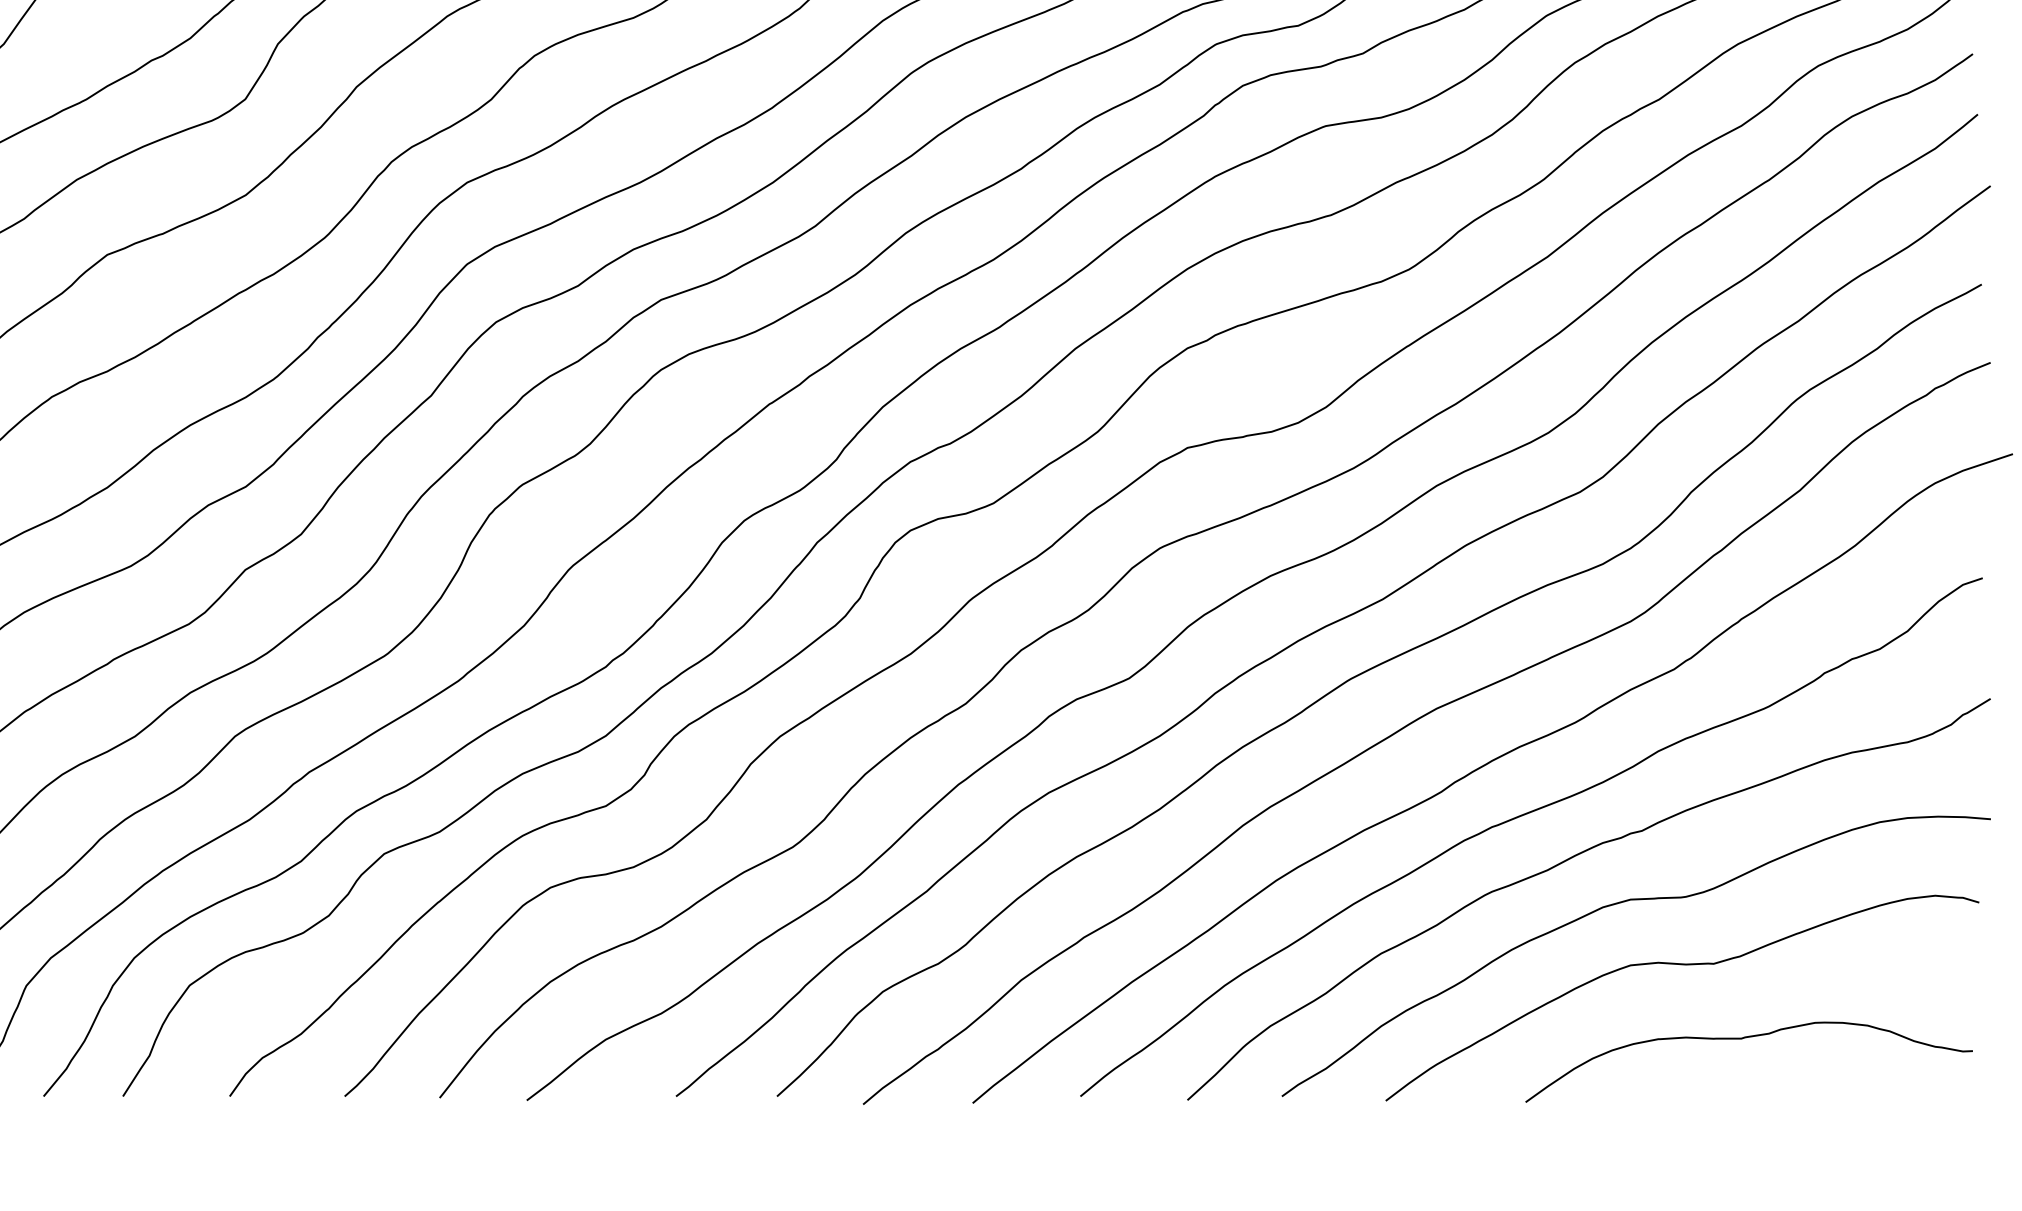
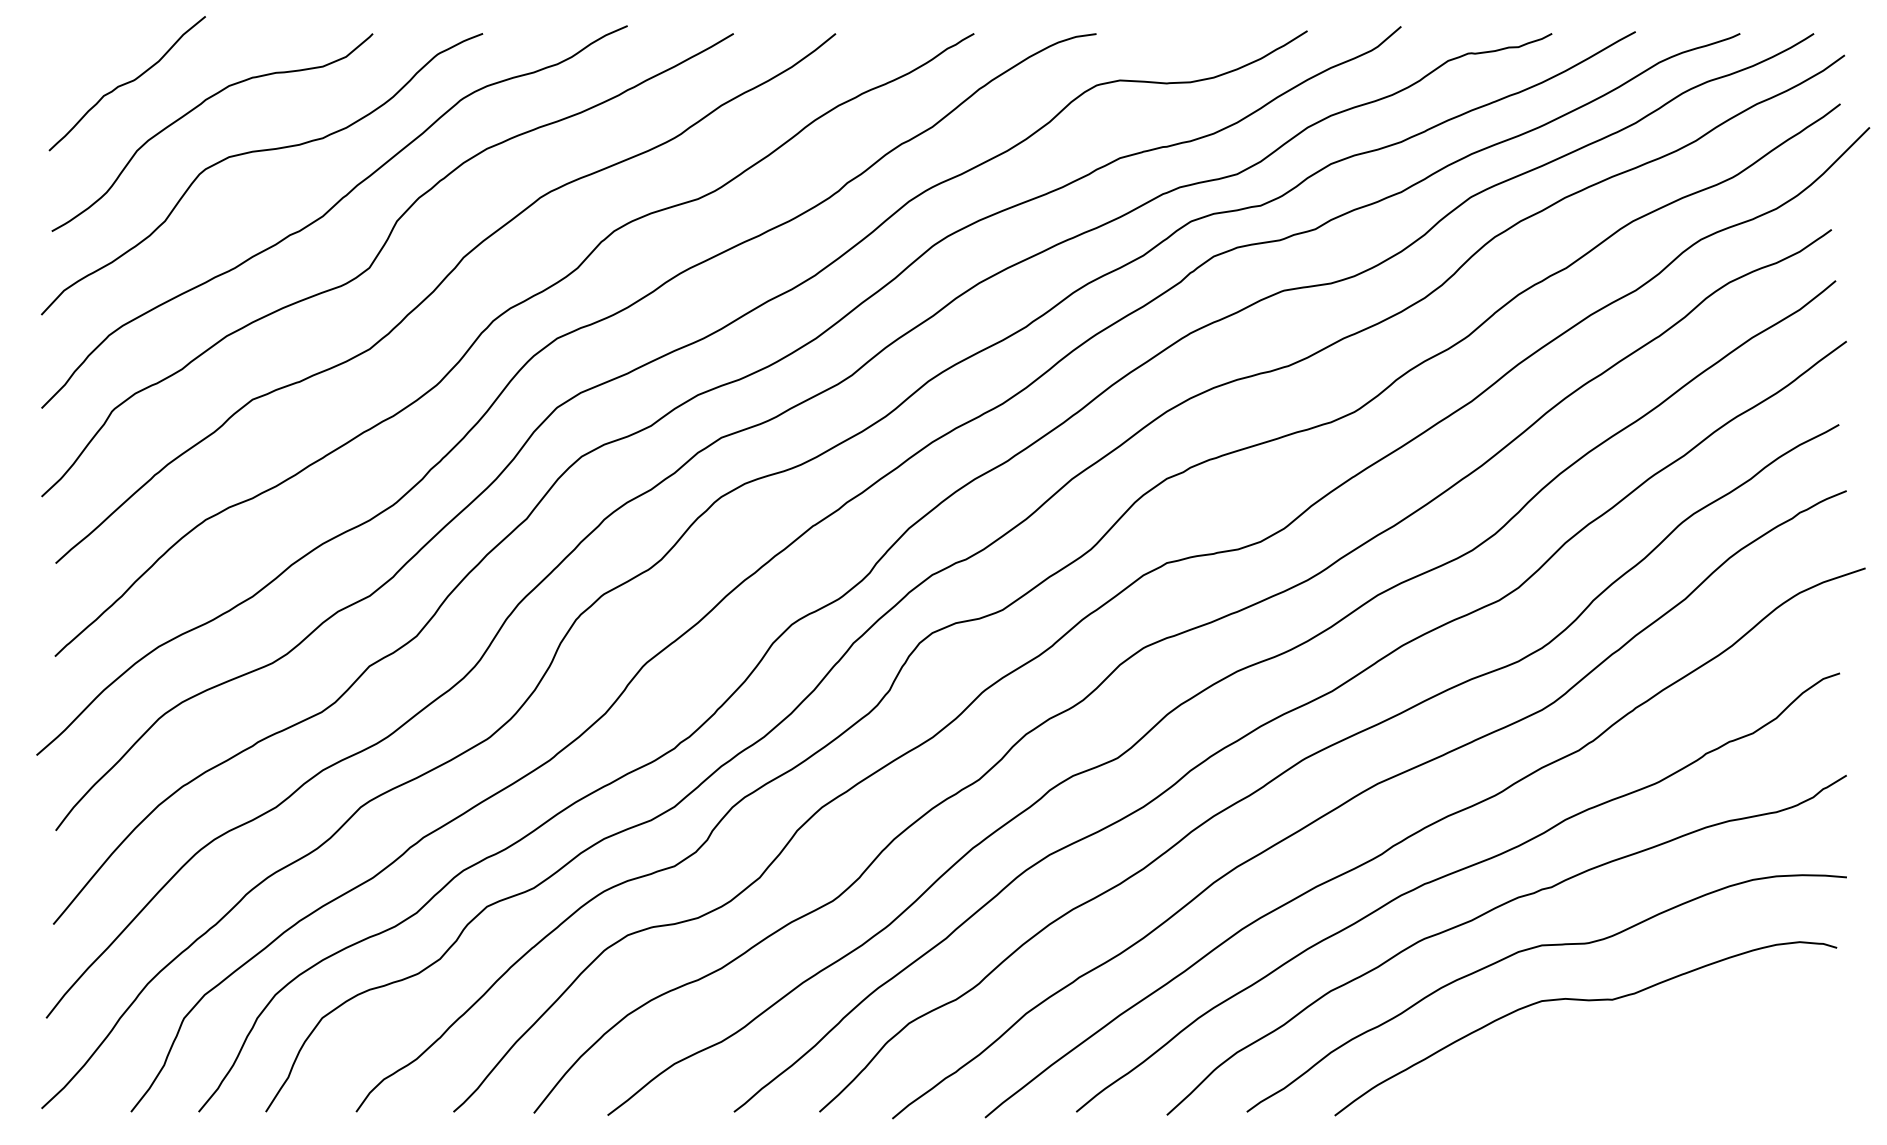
curve: (1744, 1039) -> (1638, 1063), removed

